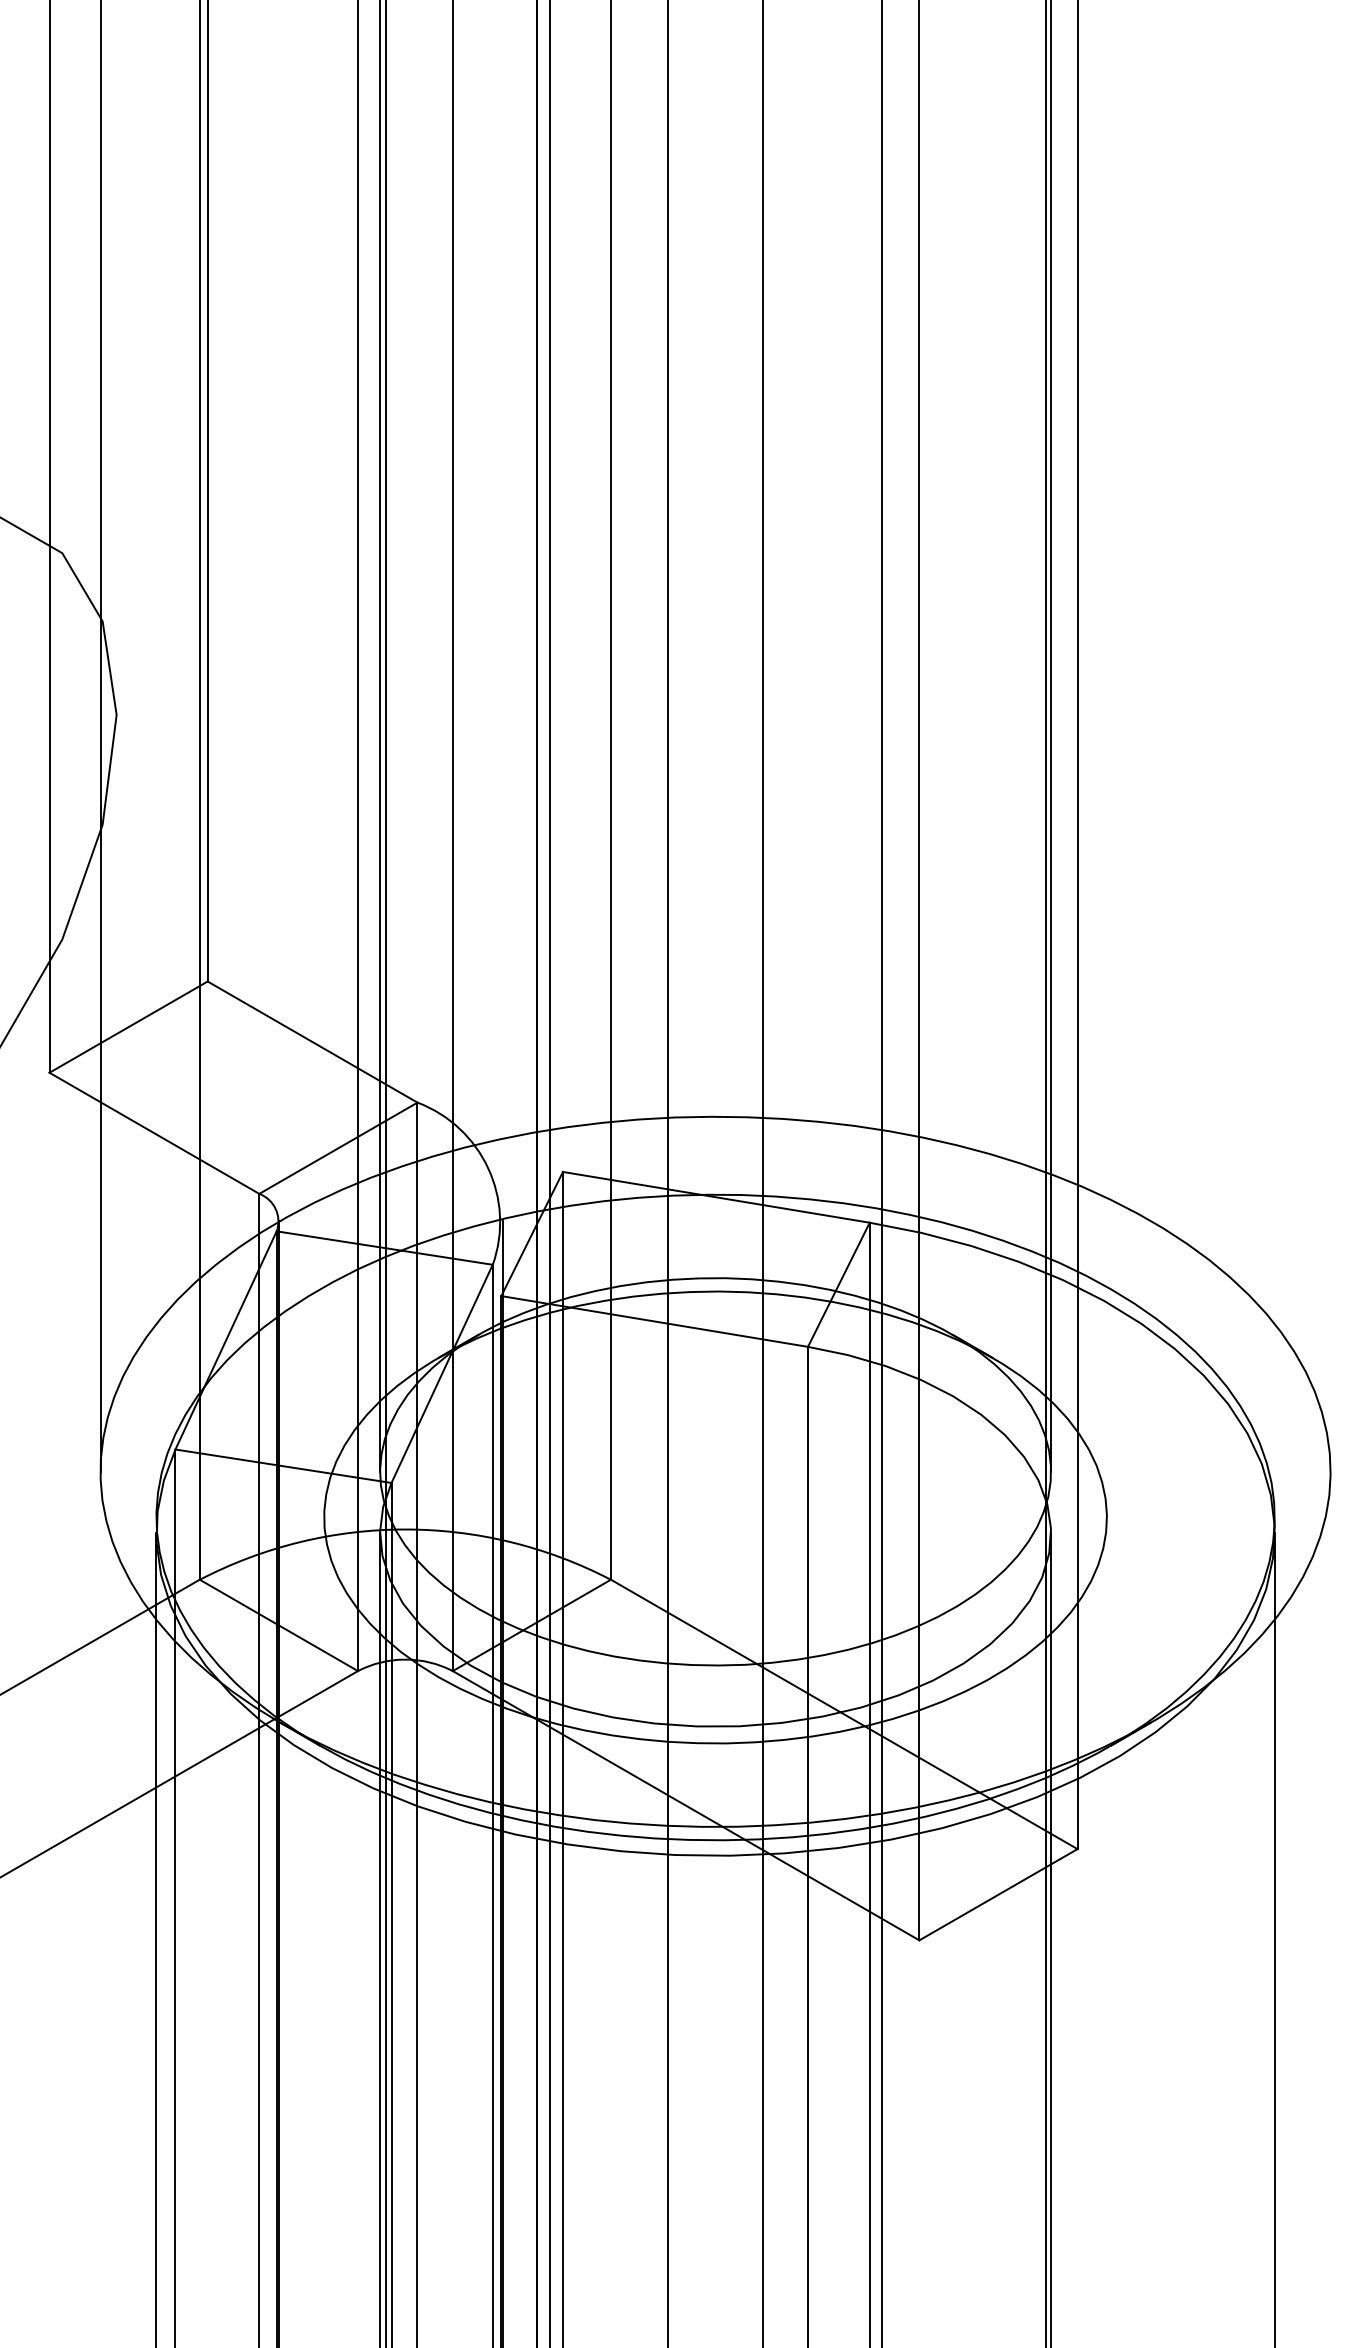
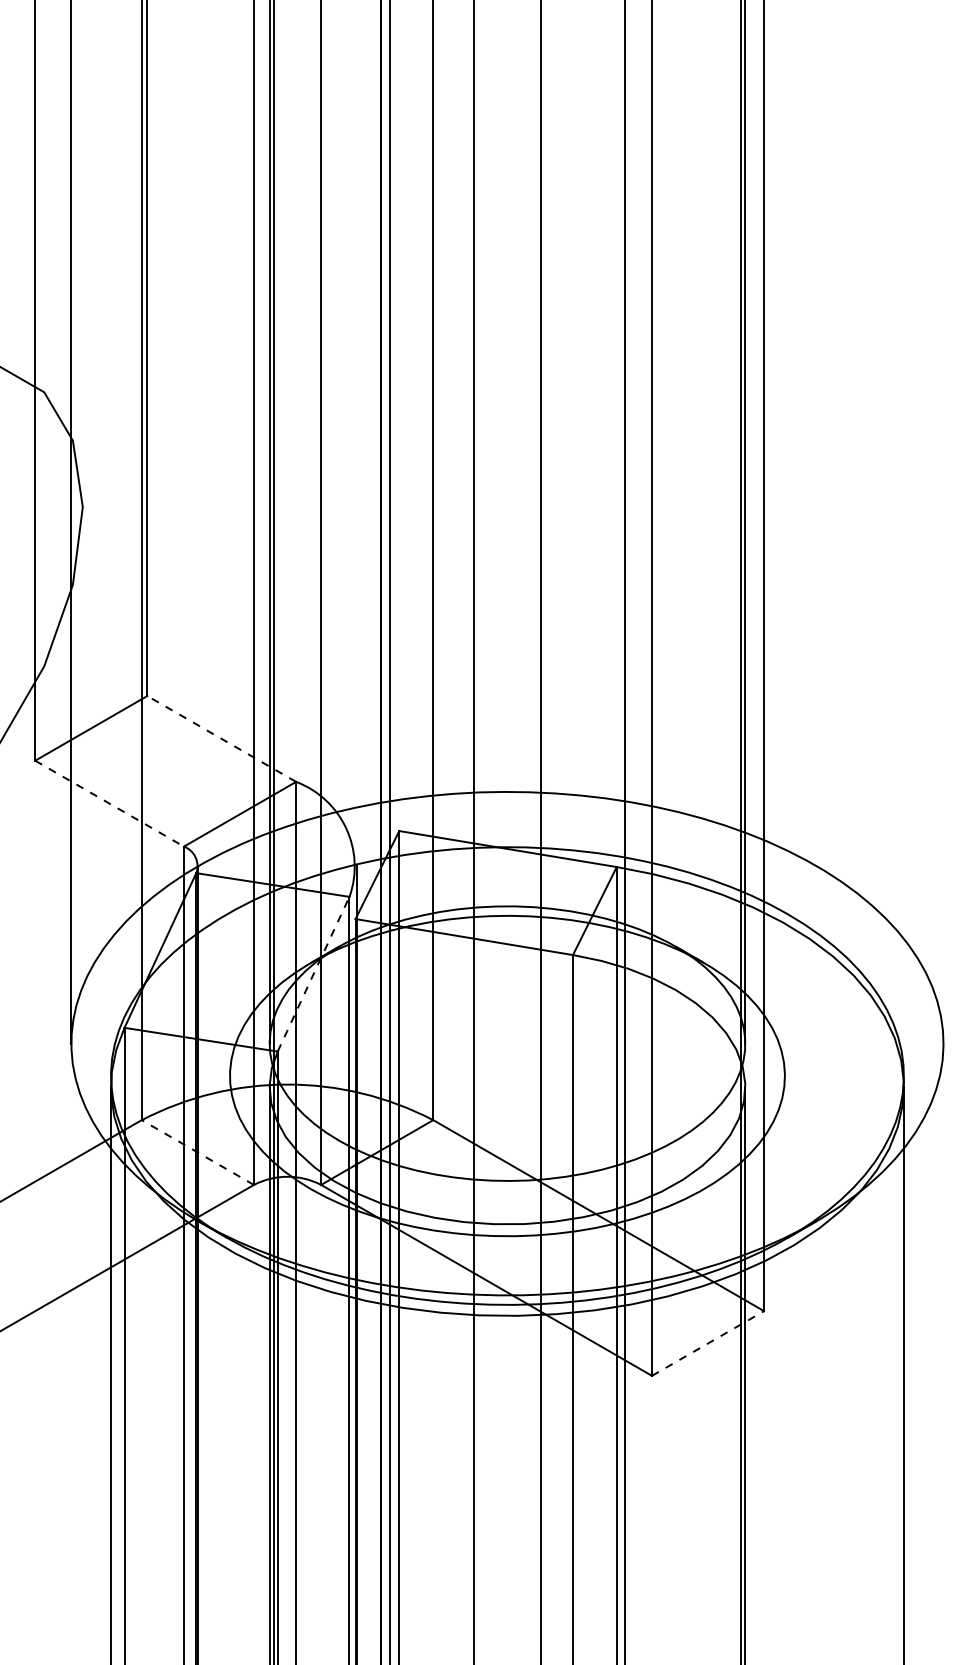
line: (312, 1041) -> (221, 738), solid -> dashed
line: (154, 1133) -> (109, 803), solid -> dashed
line: (442, 1373) -> (313, 973), solid -> dashed
line: (278, 1625) -> (197, 1152), solid -> dashed
line: (998, 1894) -> (708, 1343), solid -> dashed

